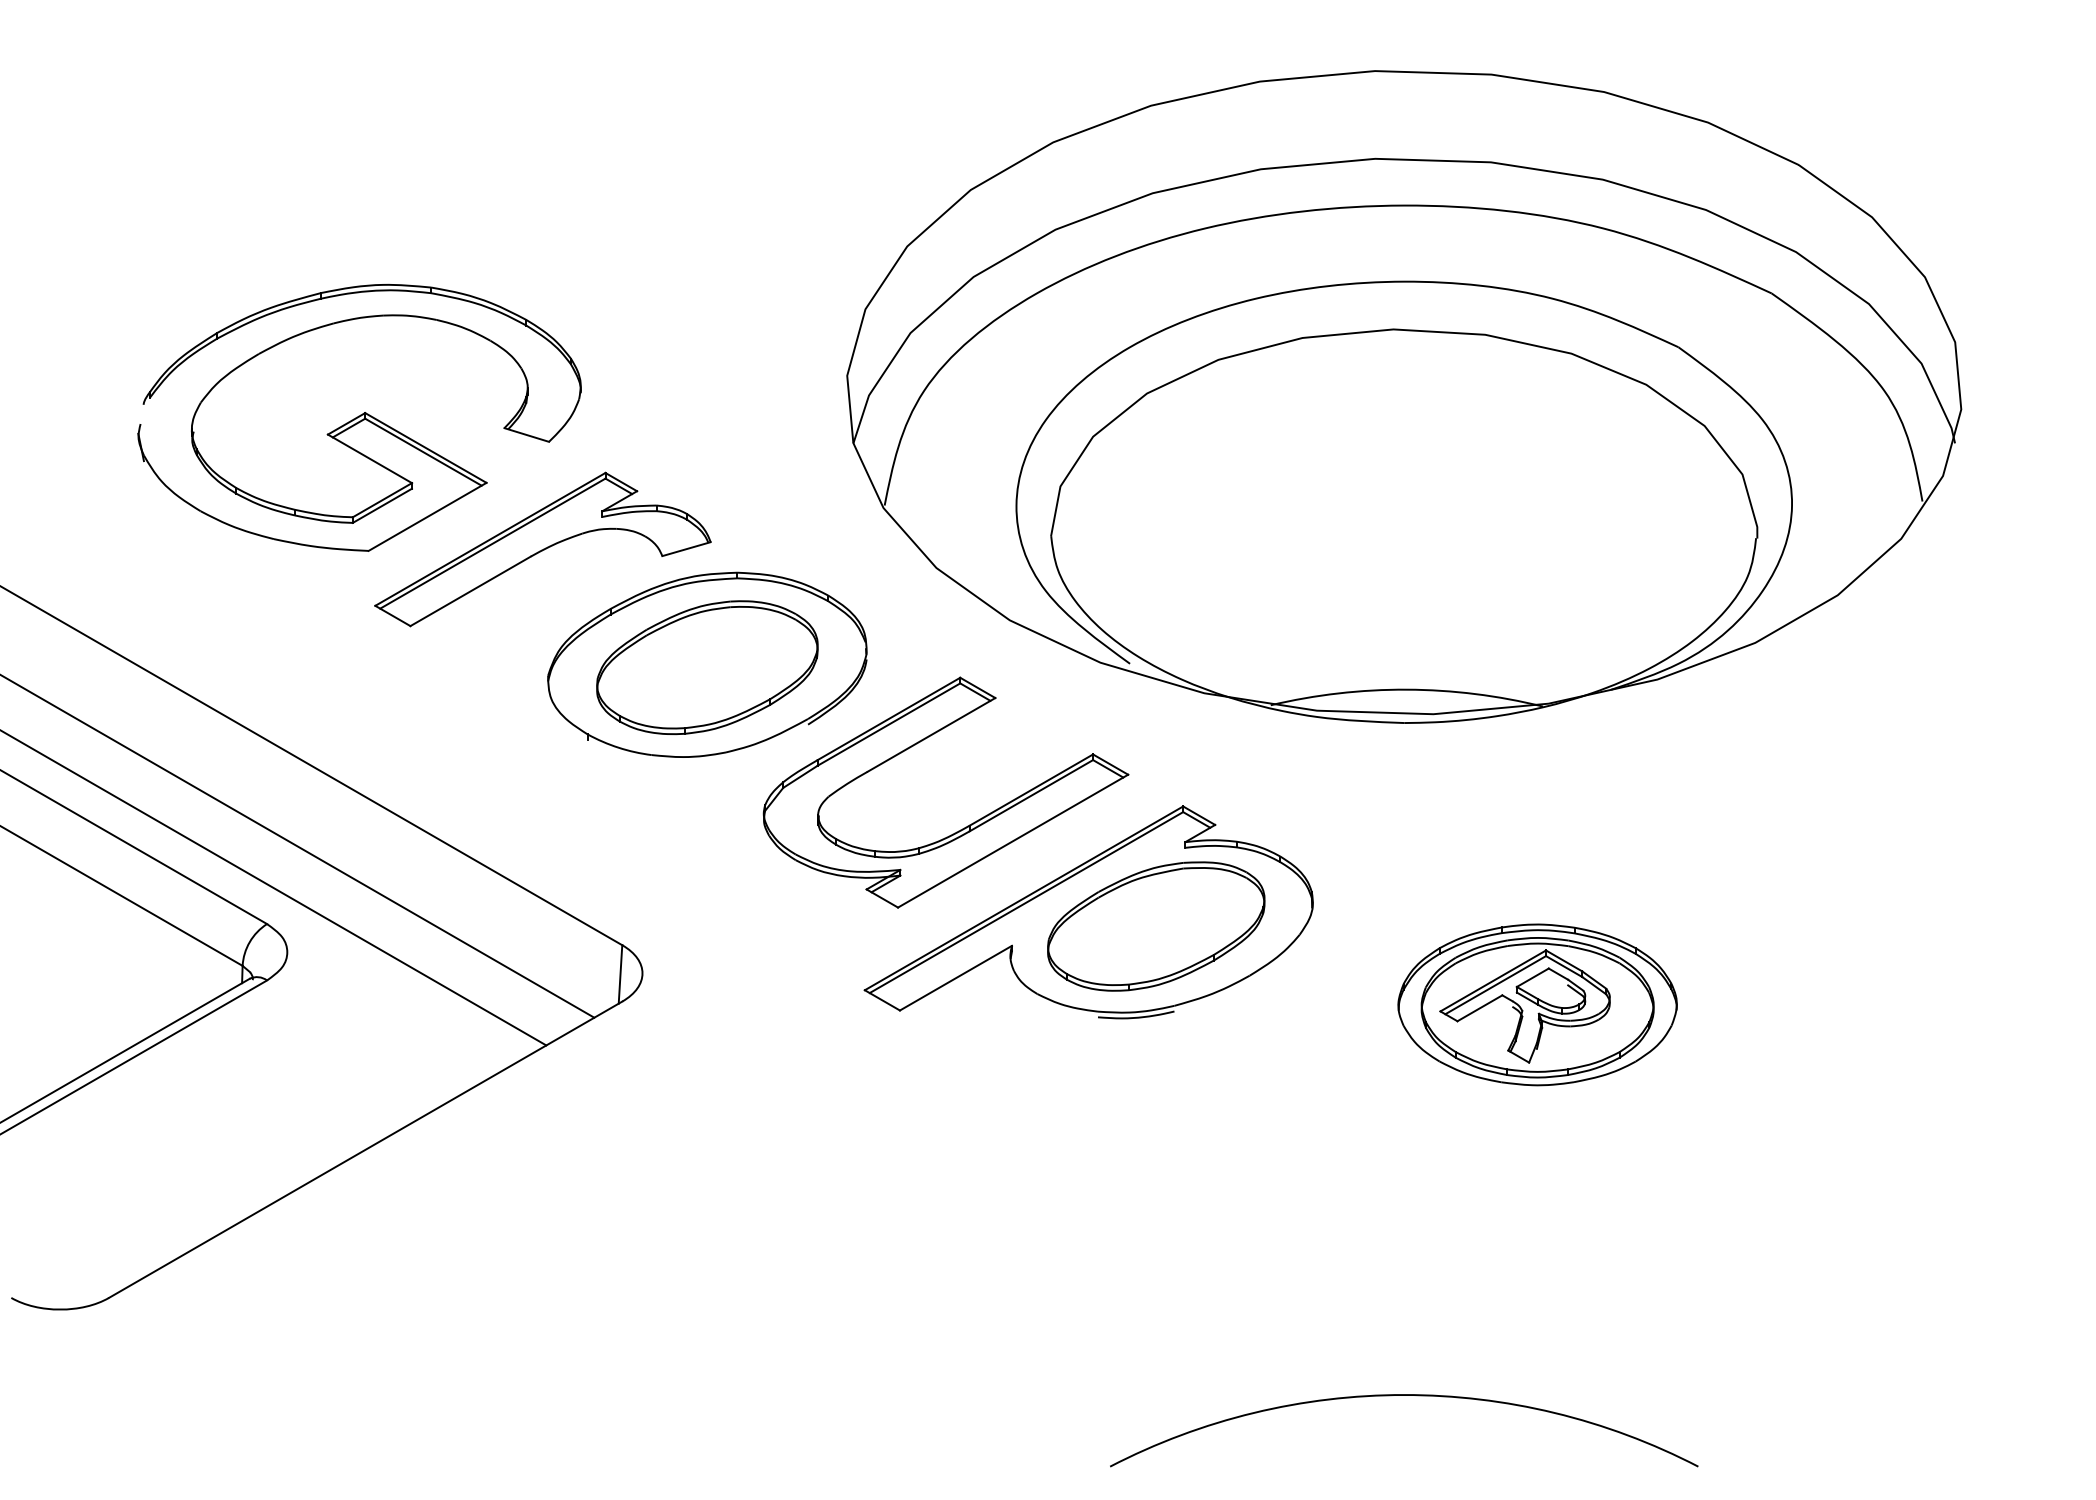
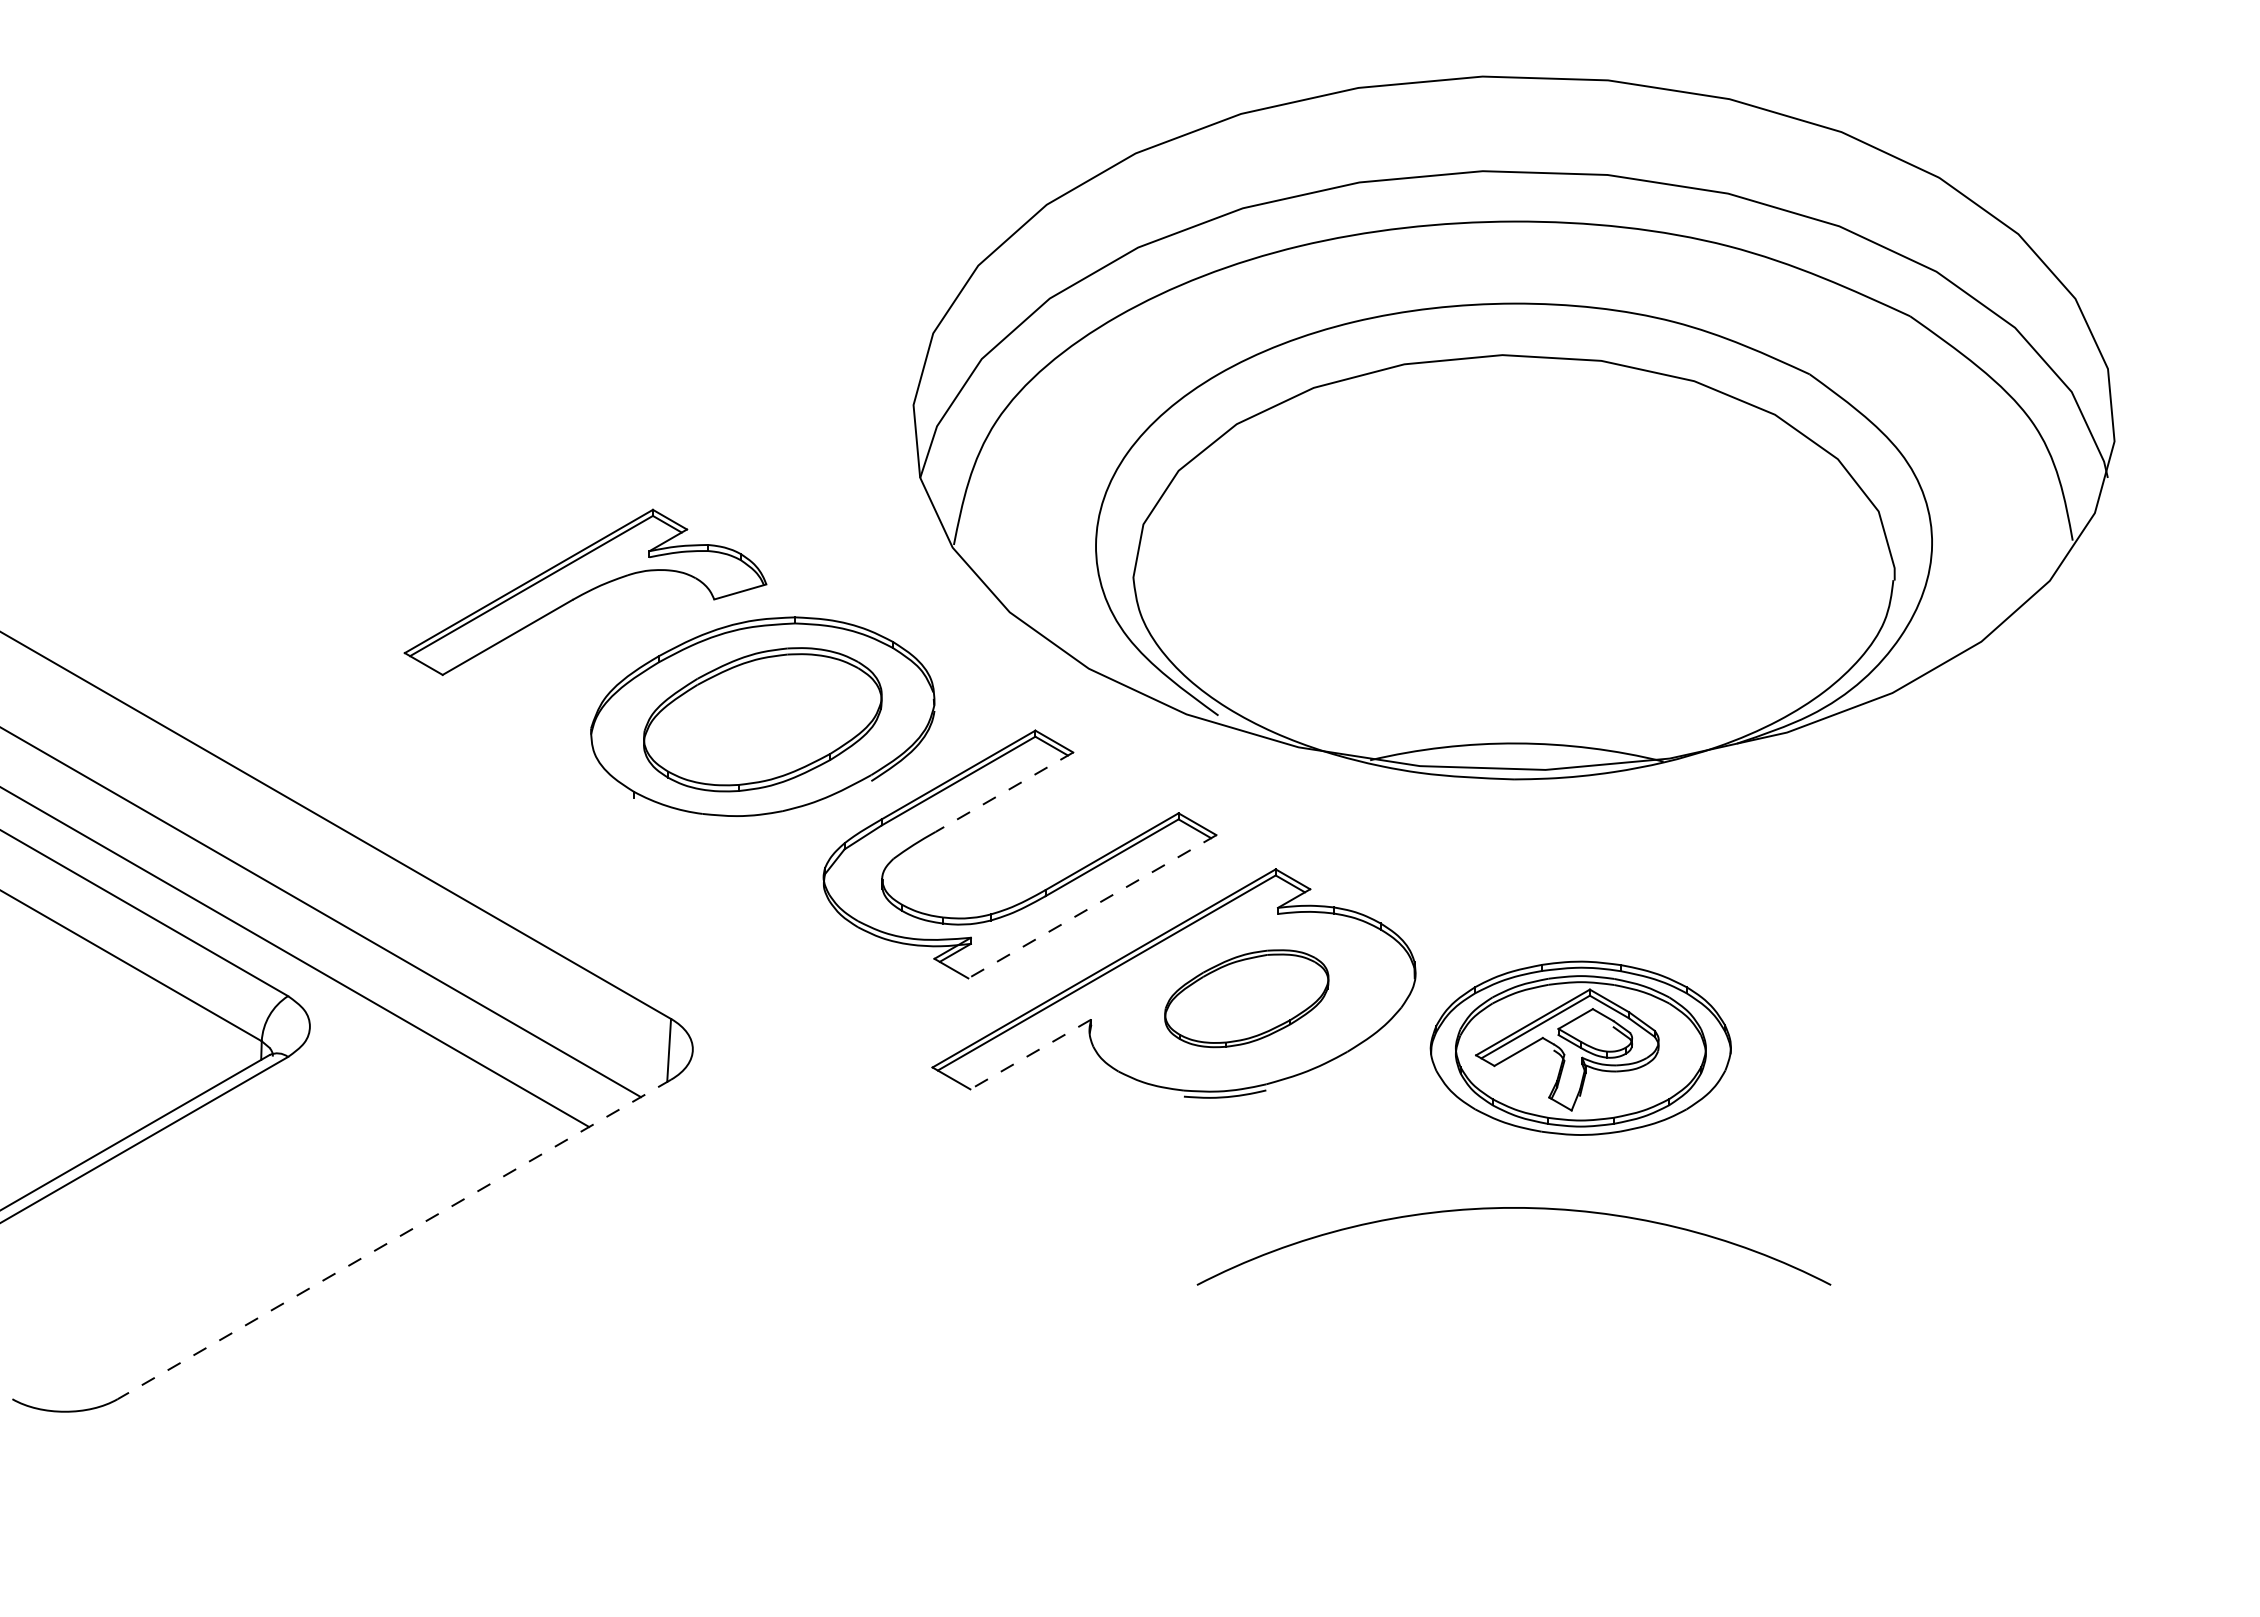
part: (359, 417) -> (387, 450), removed
line: (931, 735) -> (1004, 792), solid -> dashed
line: (1012, 841) -> (1091, 907), solid -> dashed
part: (1156, 926) -> (1246, 998), size x0.7
line: (955, 978) -> (1030, 1054), solid -> dashed
part: (1537, 1004) -> (1580, 1047), moved
line: (364, 1149) -> (393, 1239), solid -> dashed
arc: (1403, 1395) -> (1513, 1208), moved

